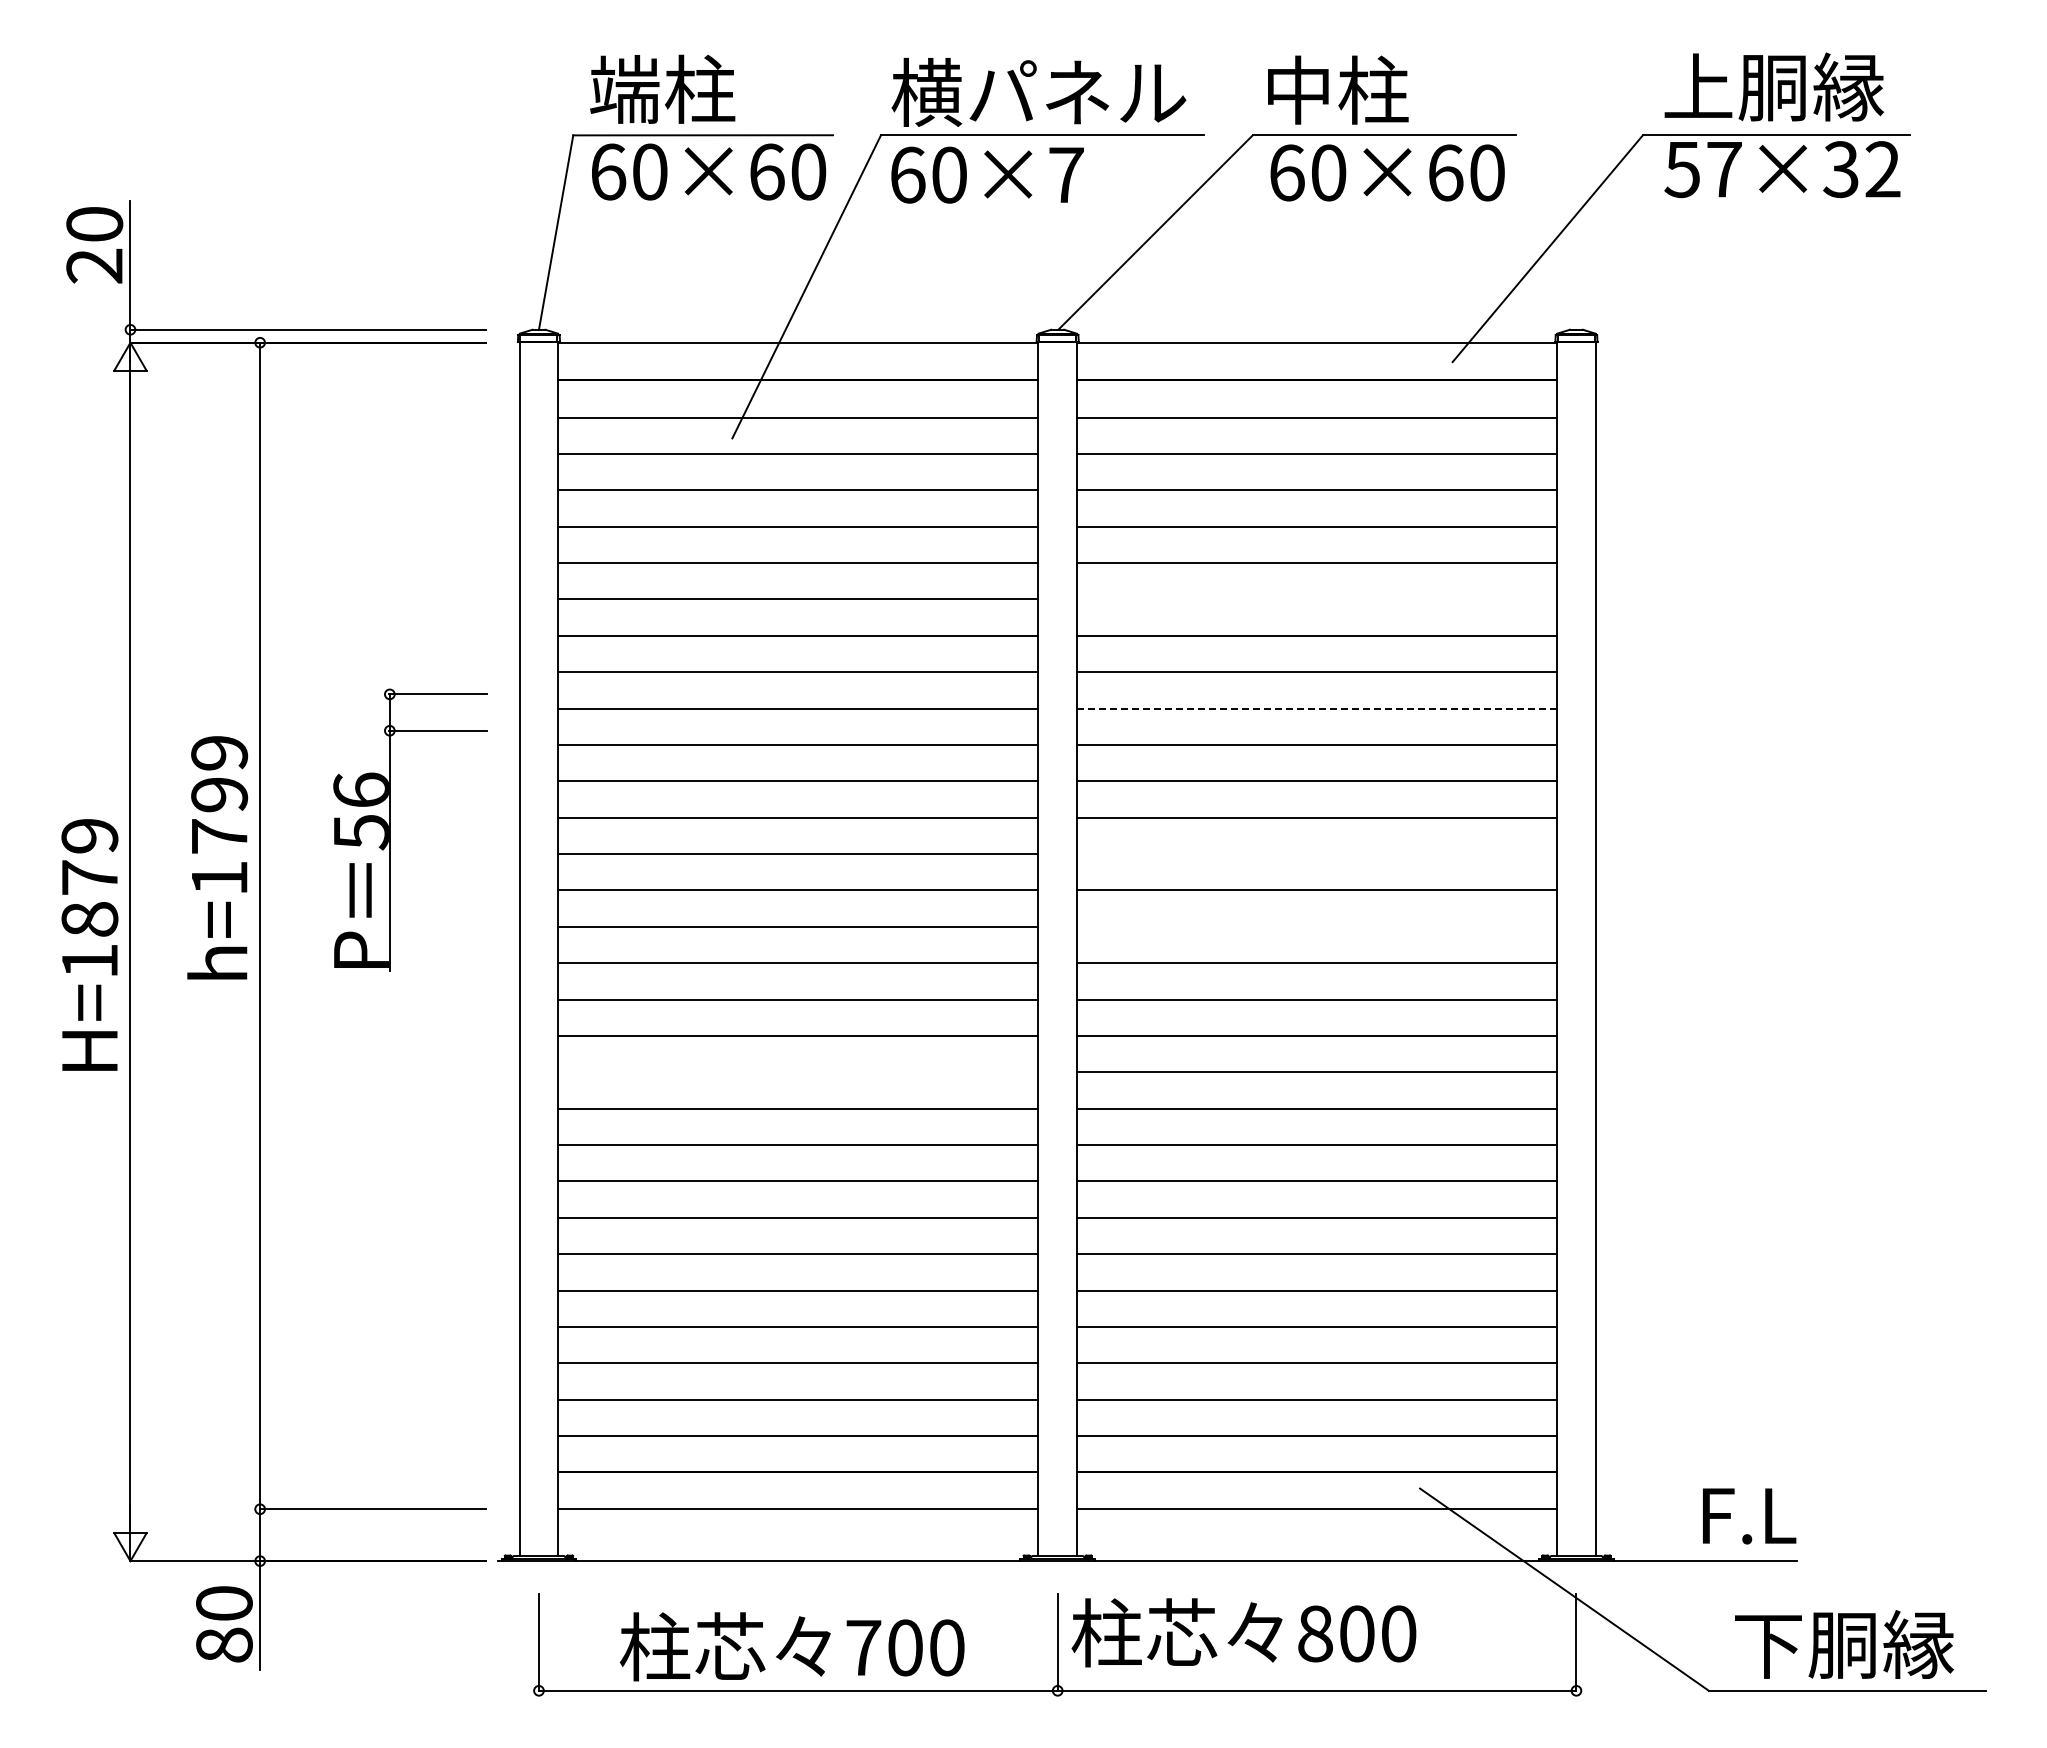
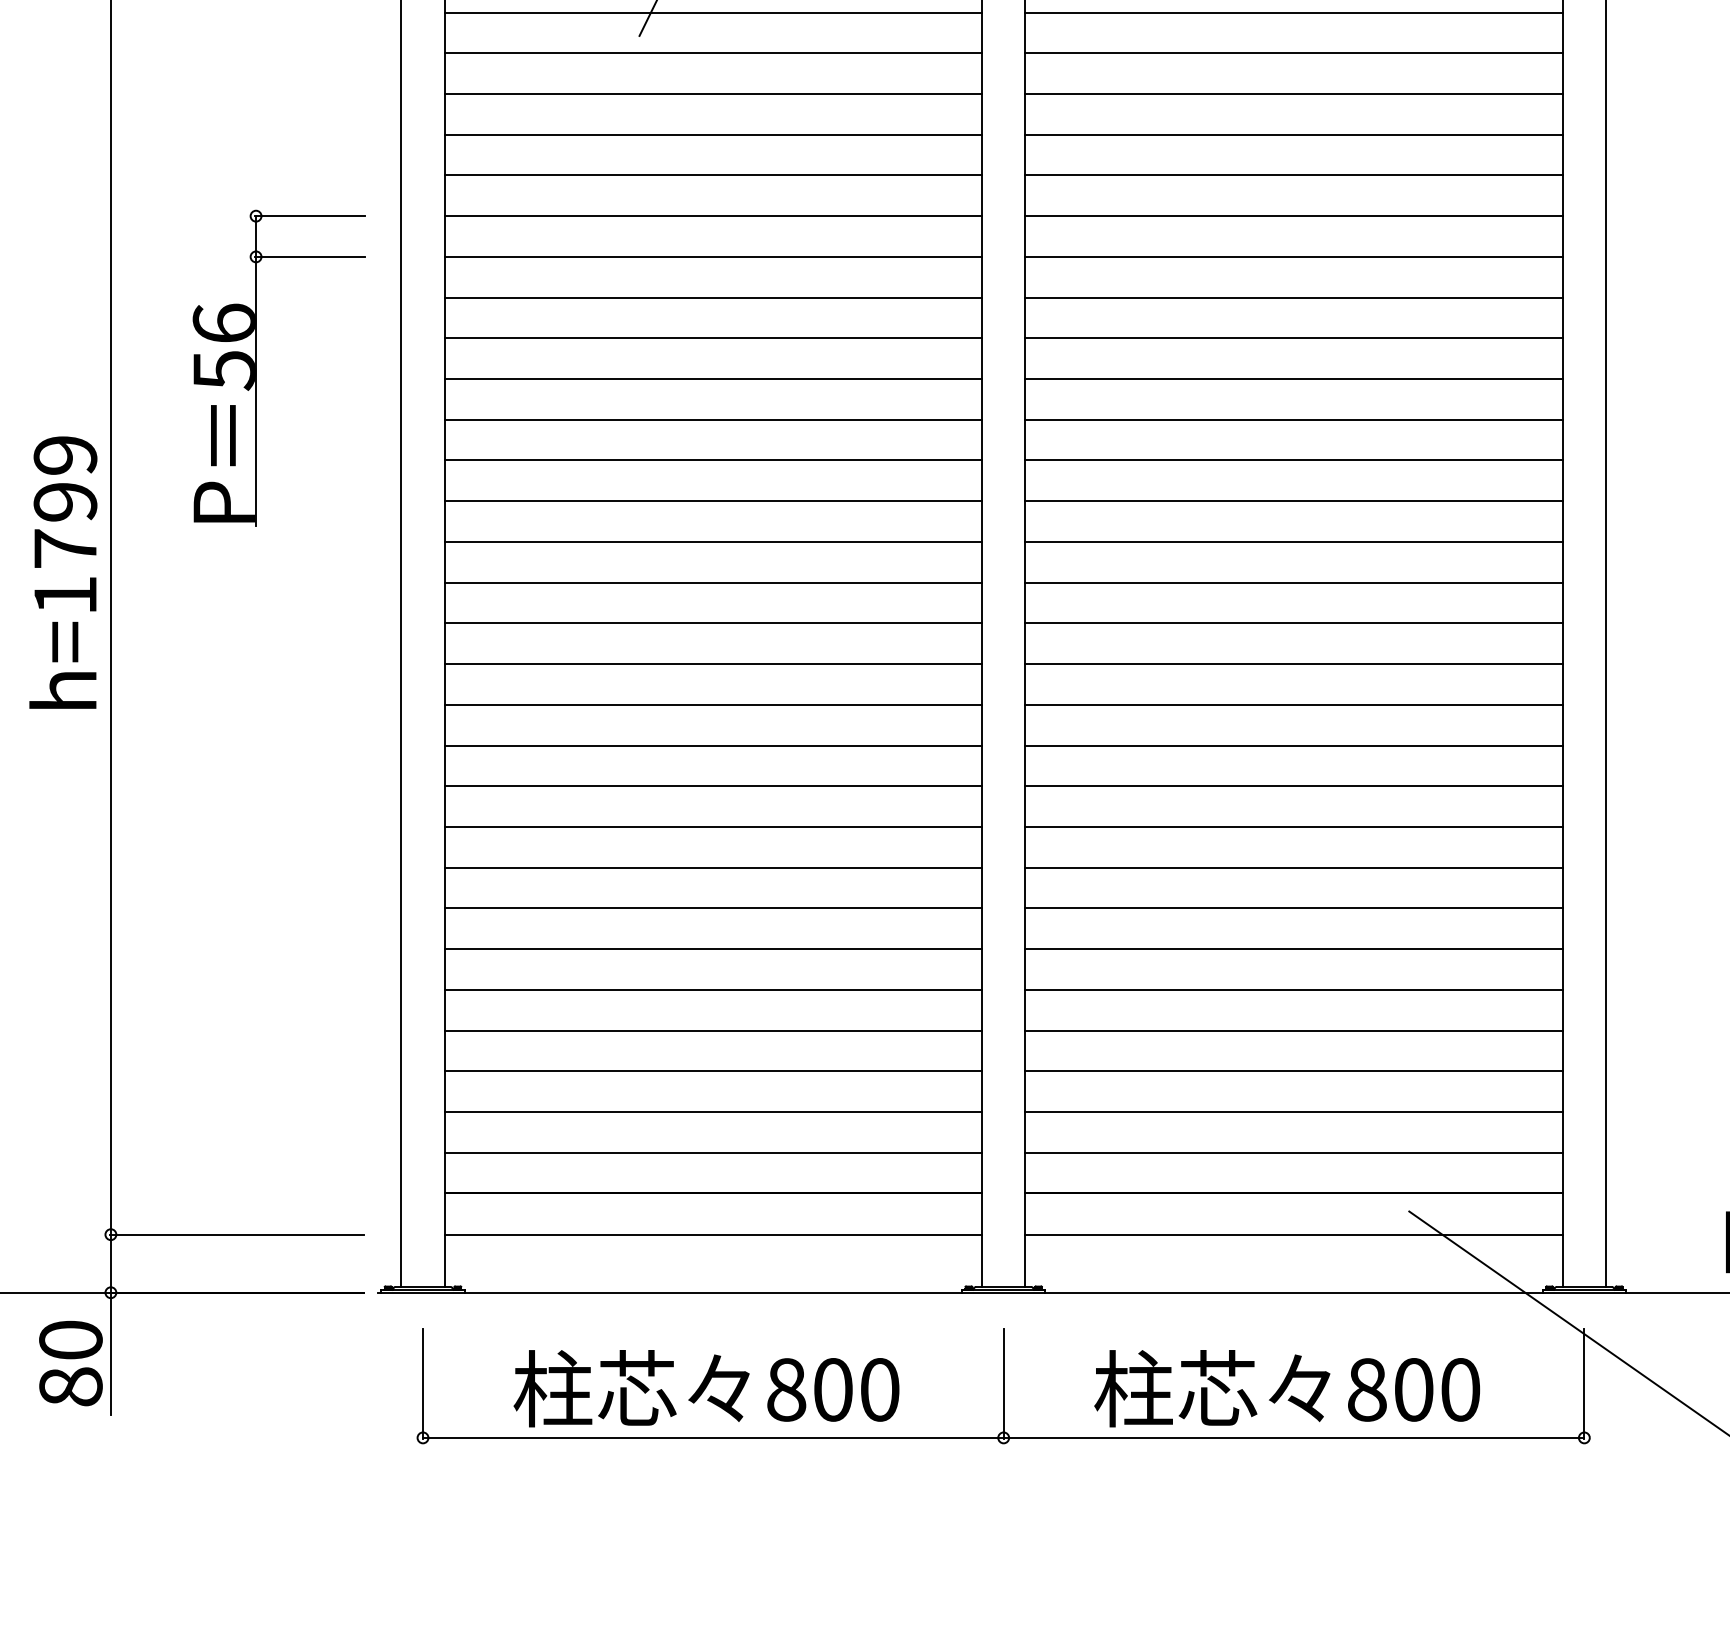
line: (1316, 599) -> (1293, 216), added
line: (1317, 708) -> (1294, 338), dashed -> solid
part: (390, 829) -> (256, 367), moved
line: (1316, 854) -> (1293, 501), added
text: (217, 857) -> (63, 572), moved
line: (1316, 926) -> (1293, 582), added
line: (798, 1072) -> (713, 745), added
text: (1243, 1632) -> (1286, 1388), moved
text: (863, 1647) -> (786, 1389), 700 -> 800

